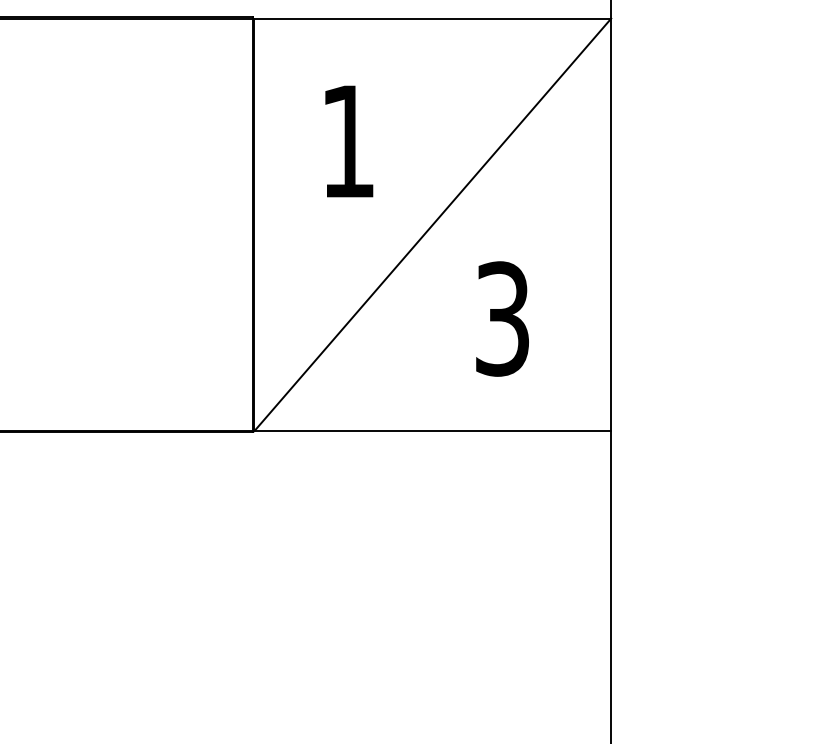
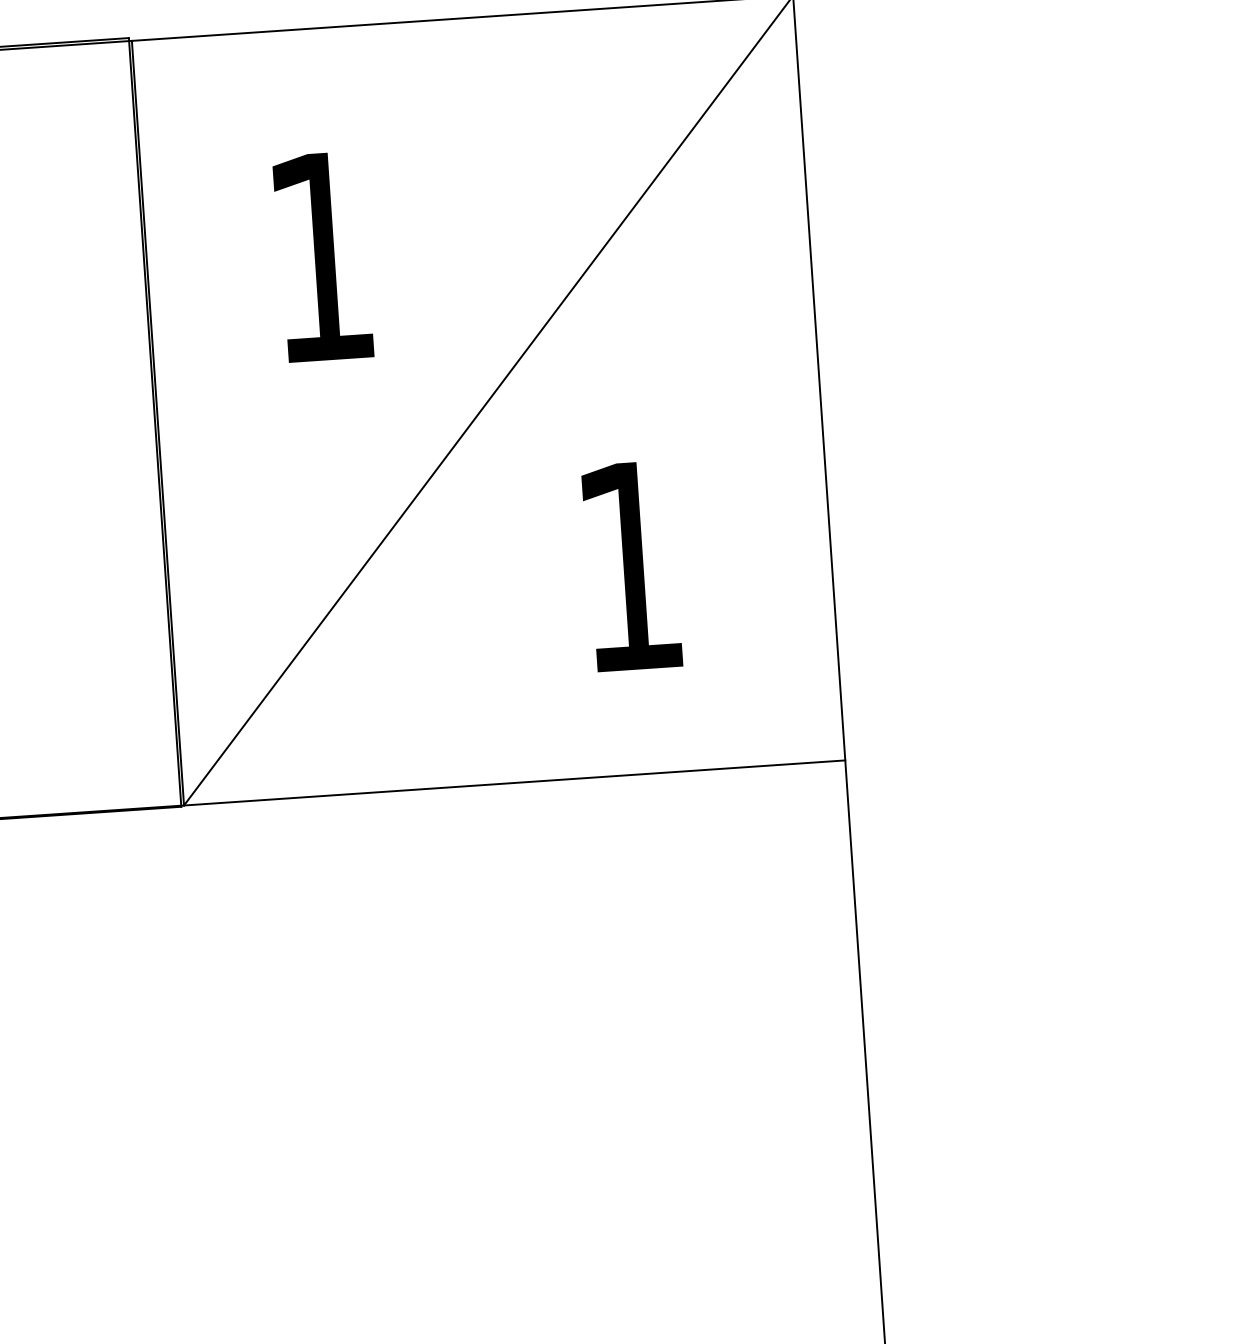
text: (502, 318) -> (629, 565), 3 -> 1

